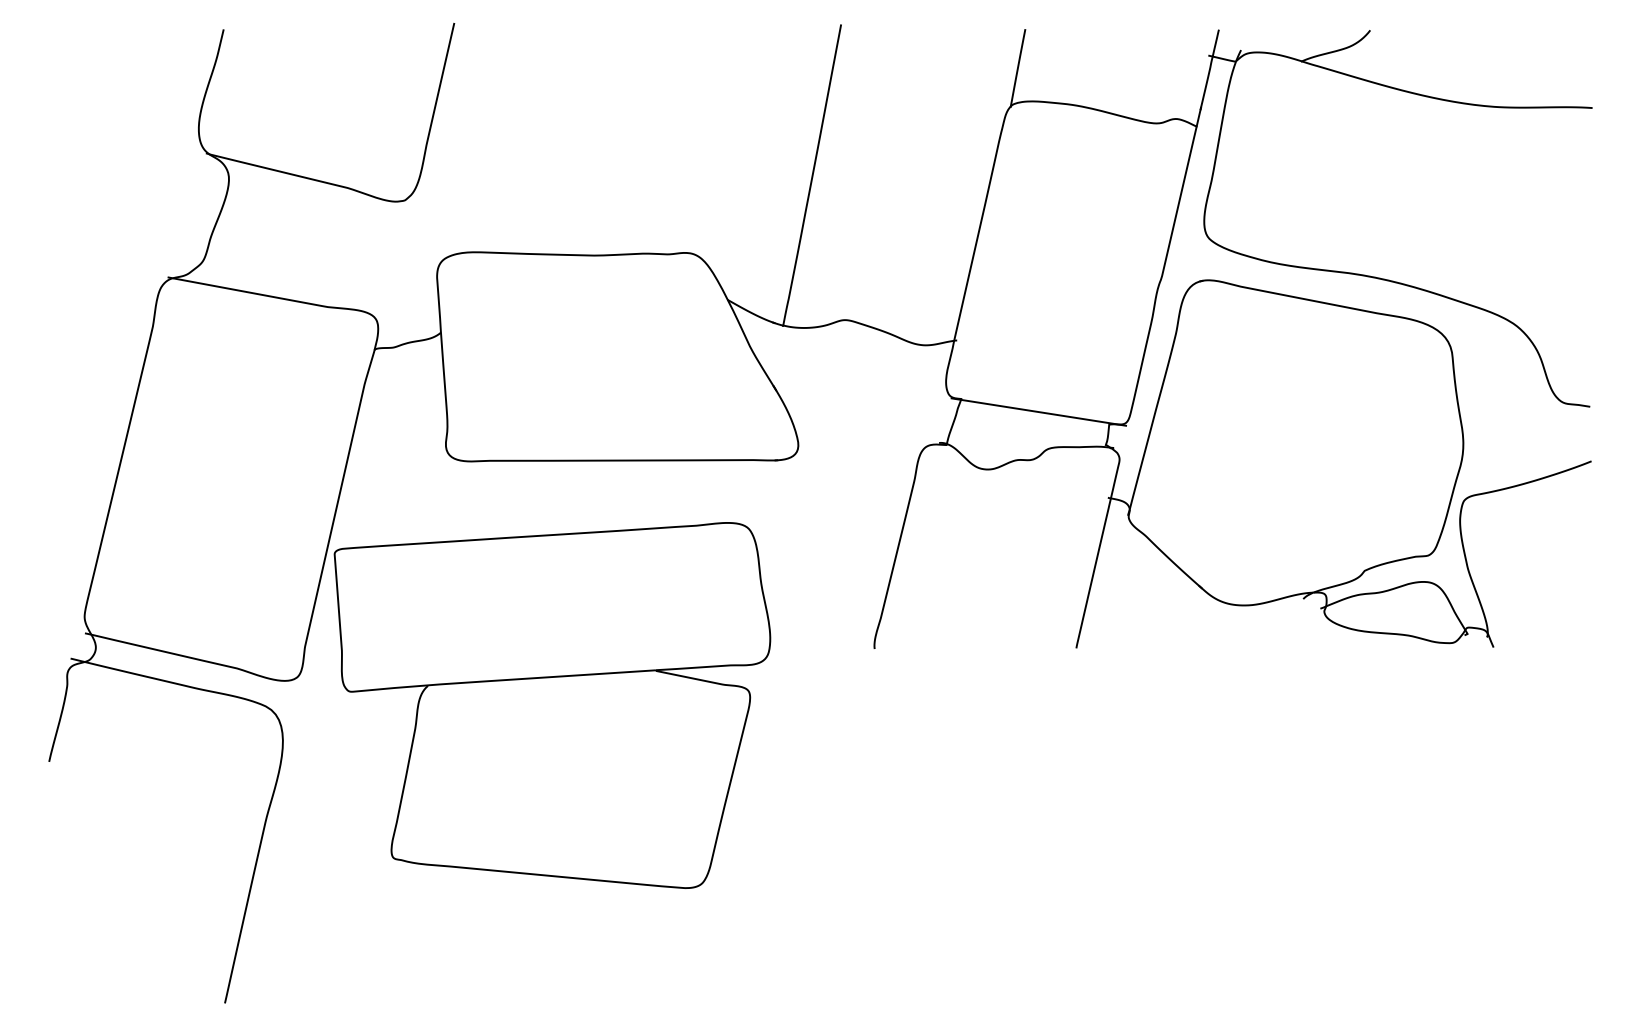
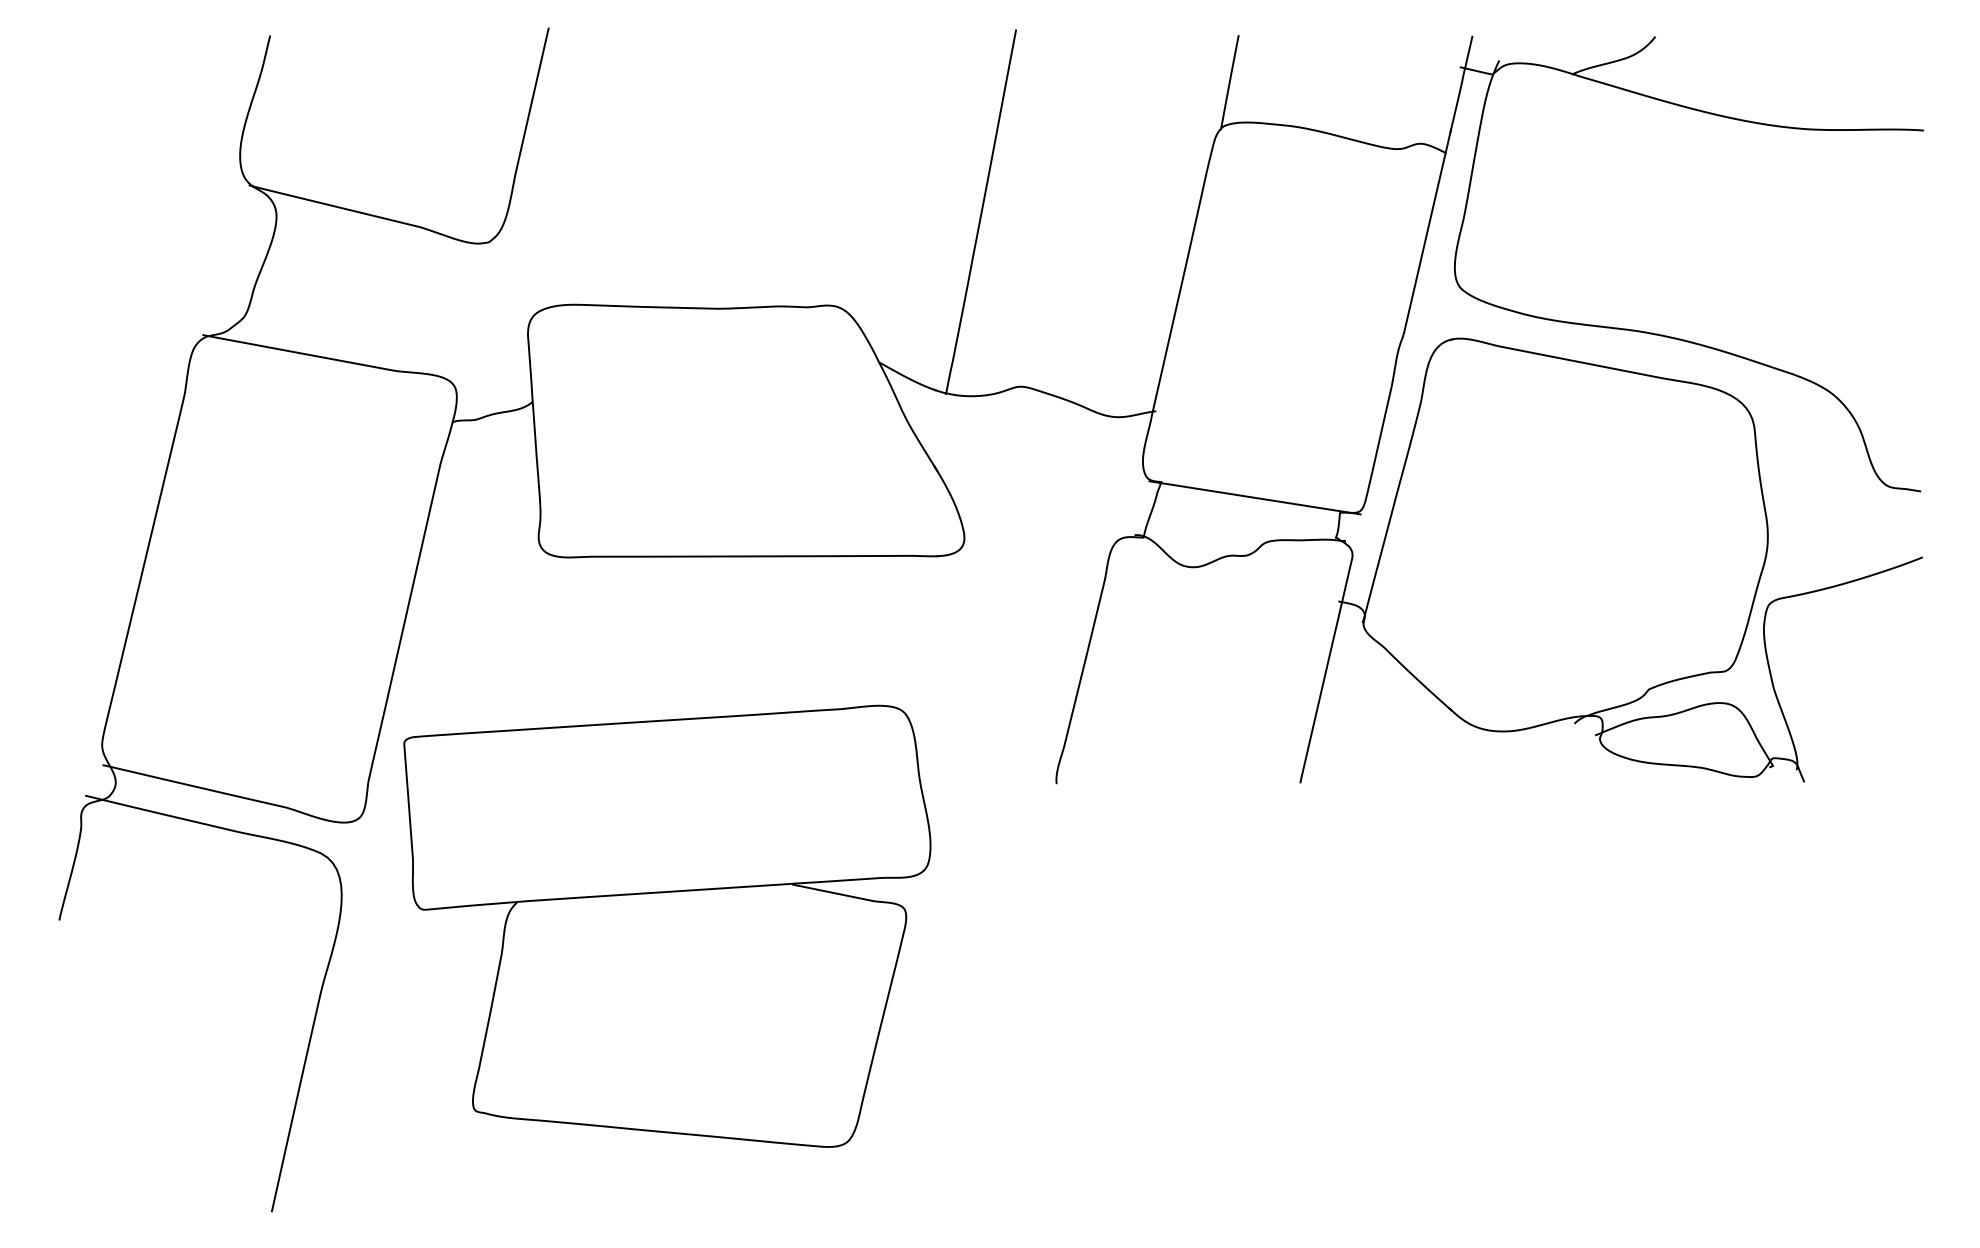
part: (552, 704) -> (667, 925), moved

